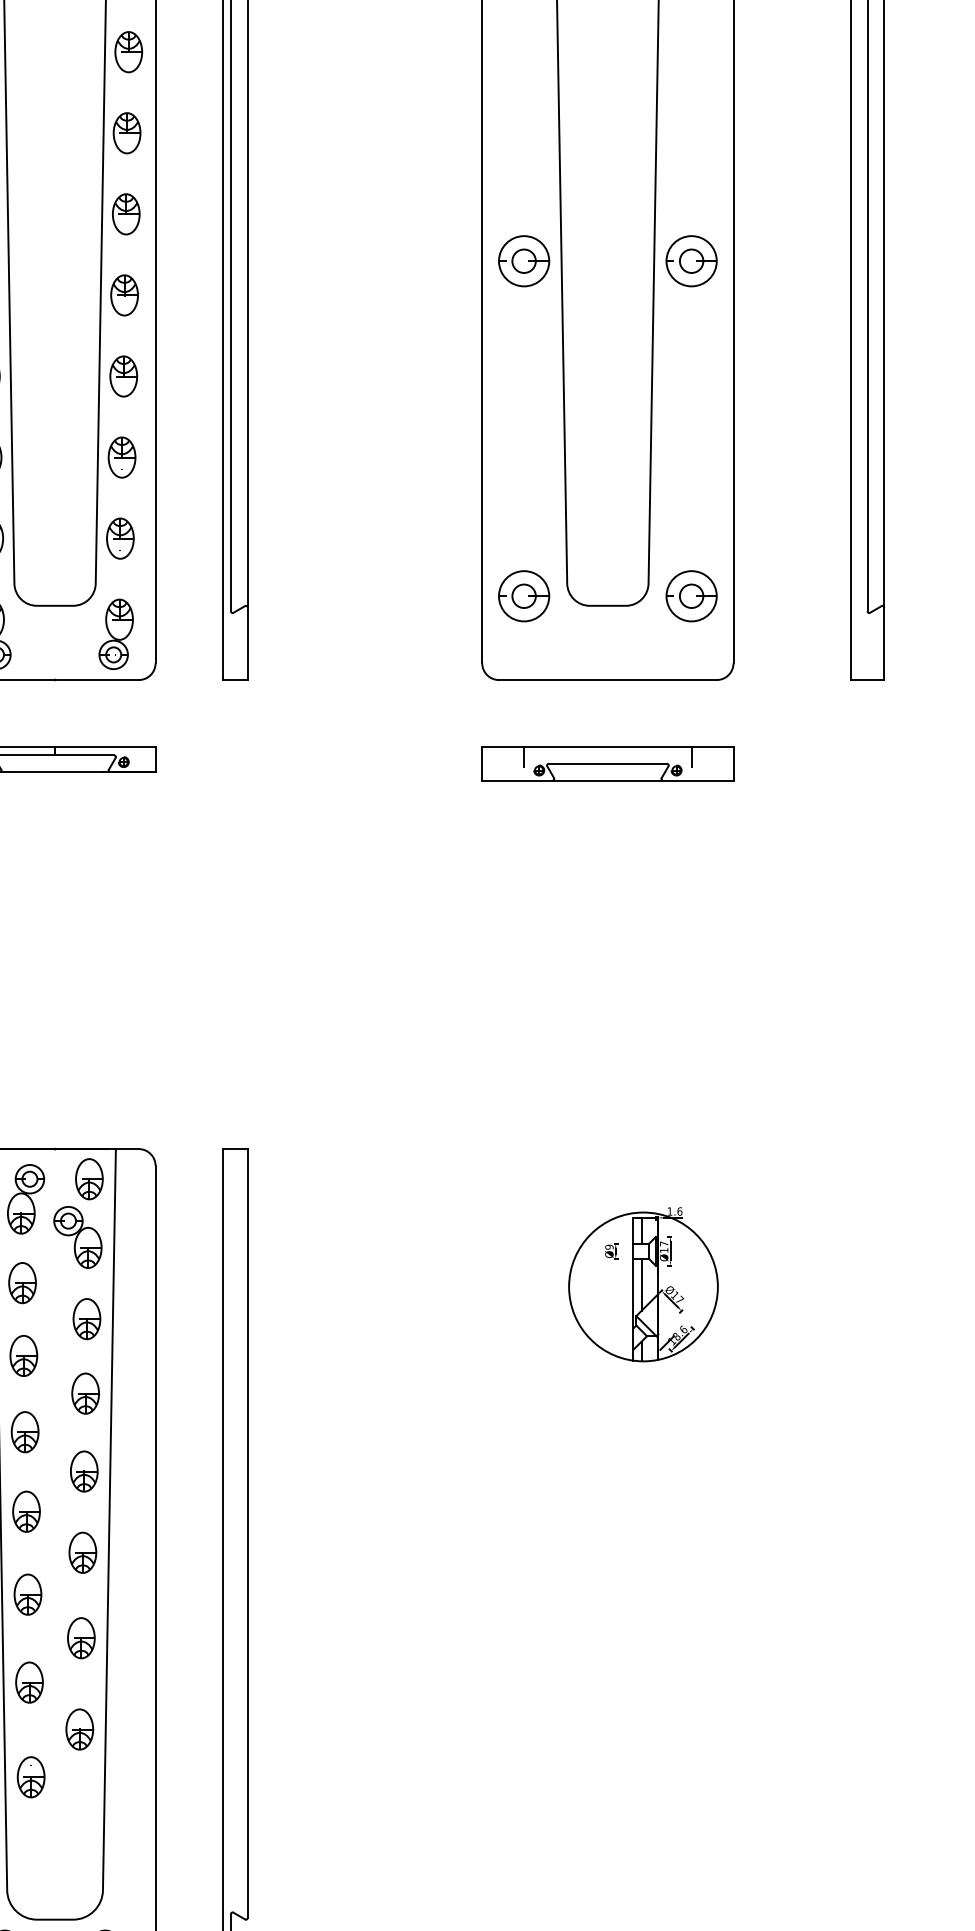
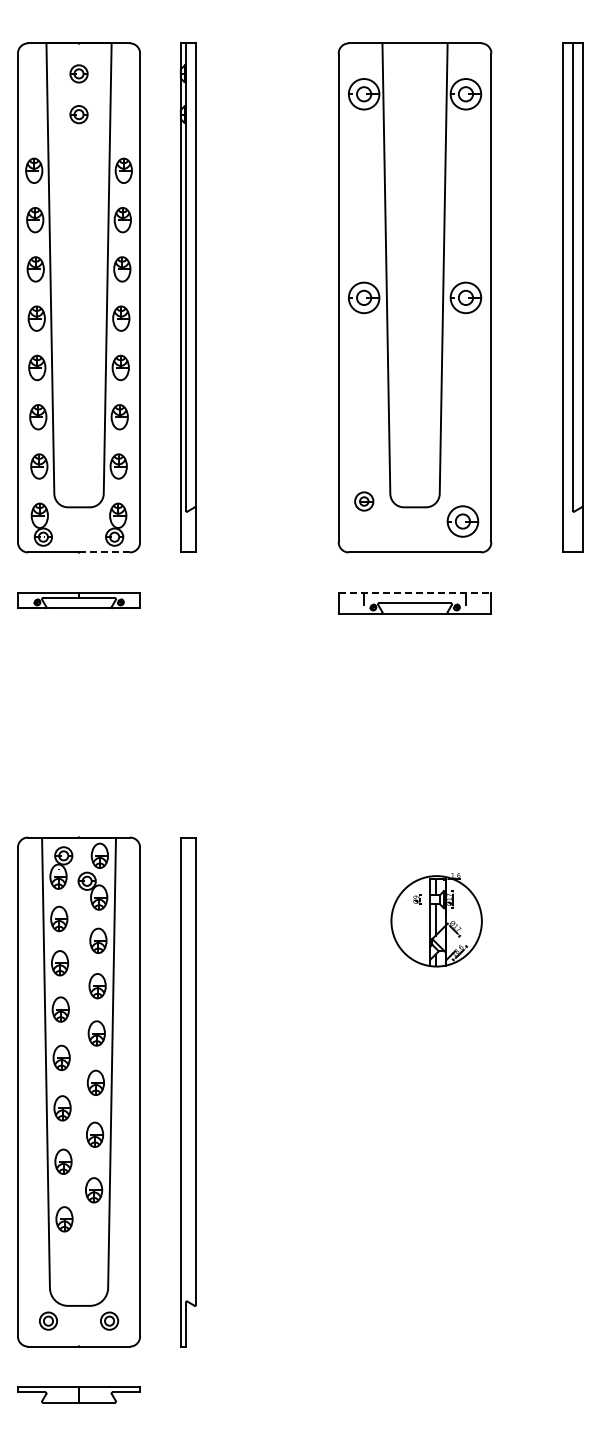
part: (524, 596) -> (364, 501), size x0.6
part: (690, 596) -> (462, 521), moved
line: (98, 680) -> (105, 552), solid -> dashed
line: (608, 747) -> (415, 593), solid -> dashed

